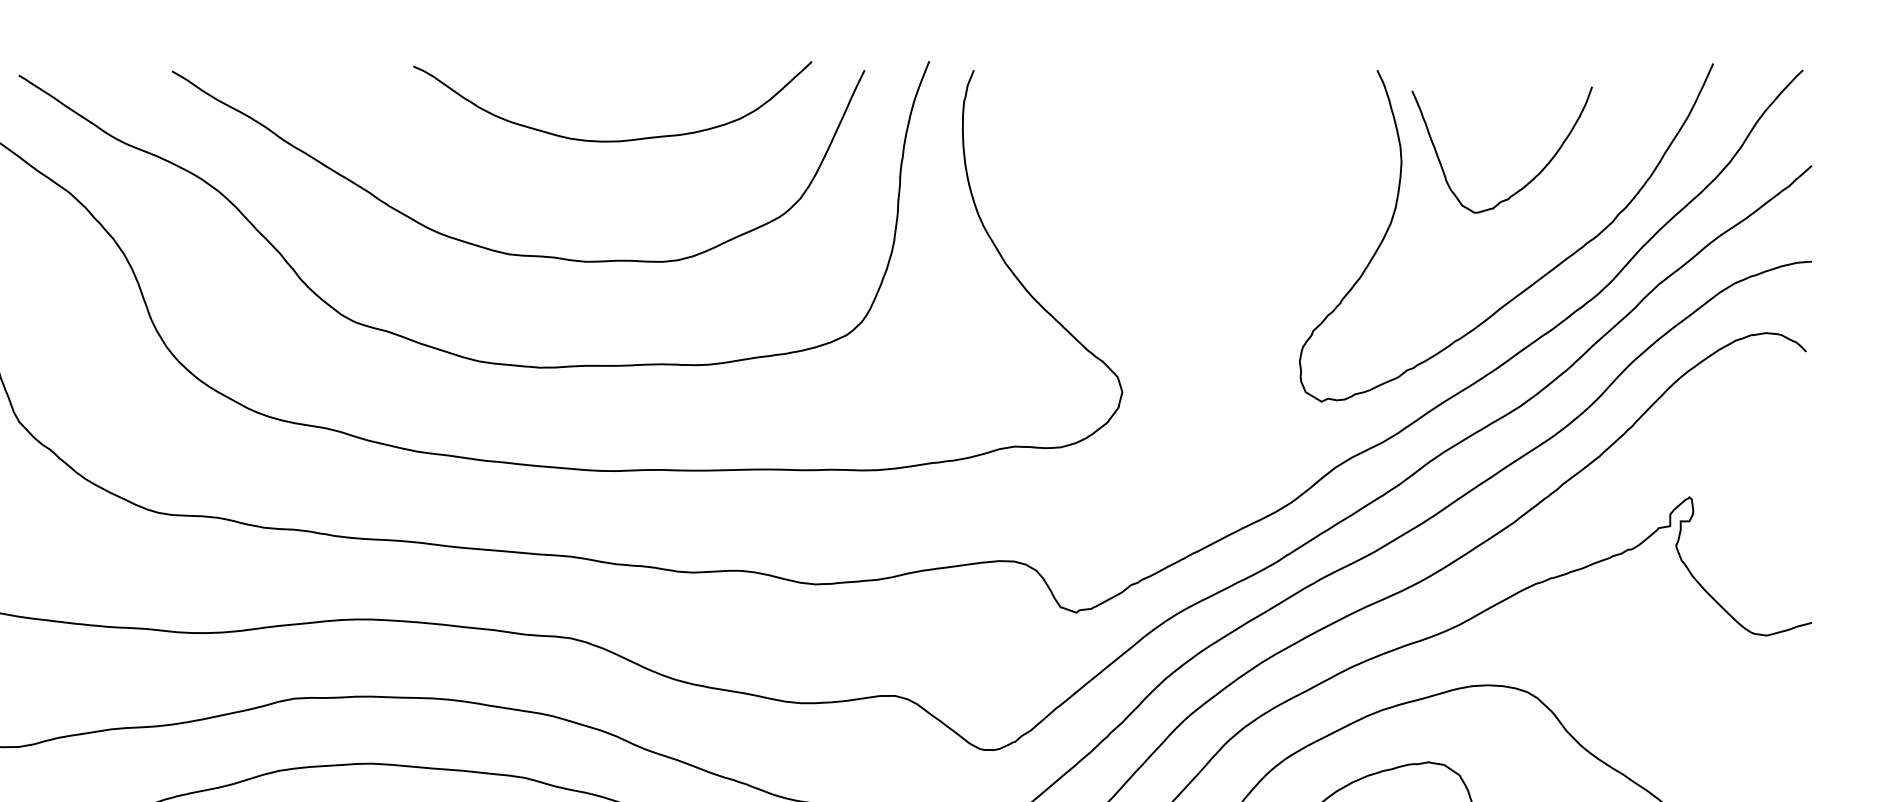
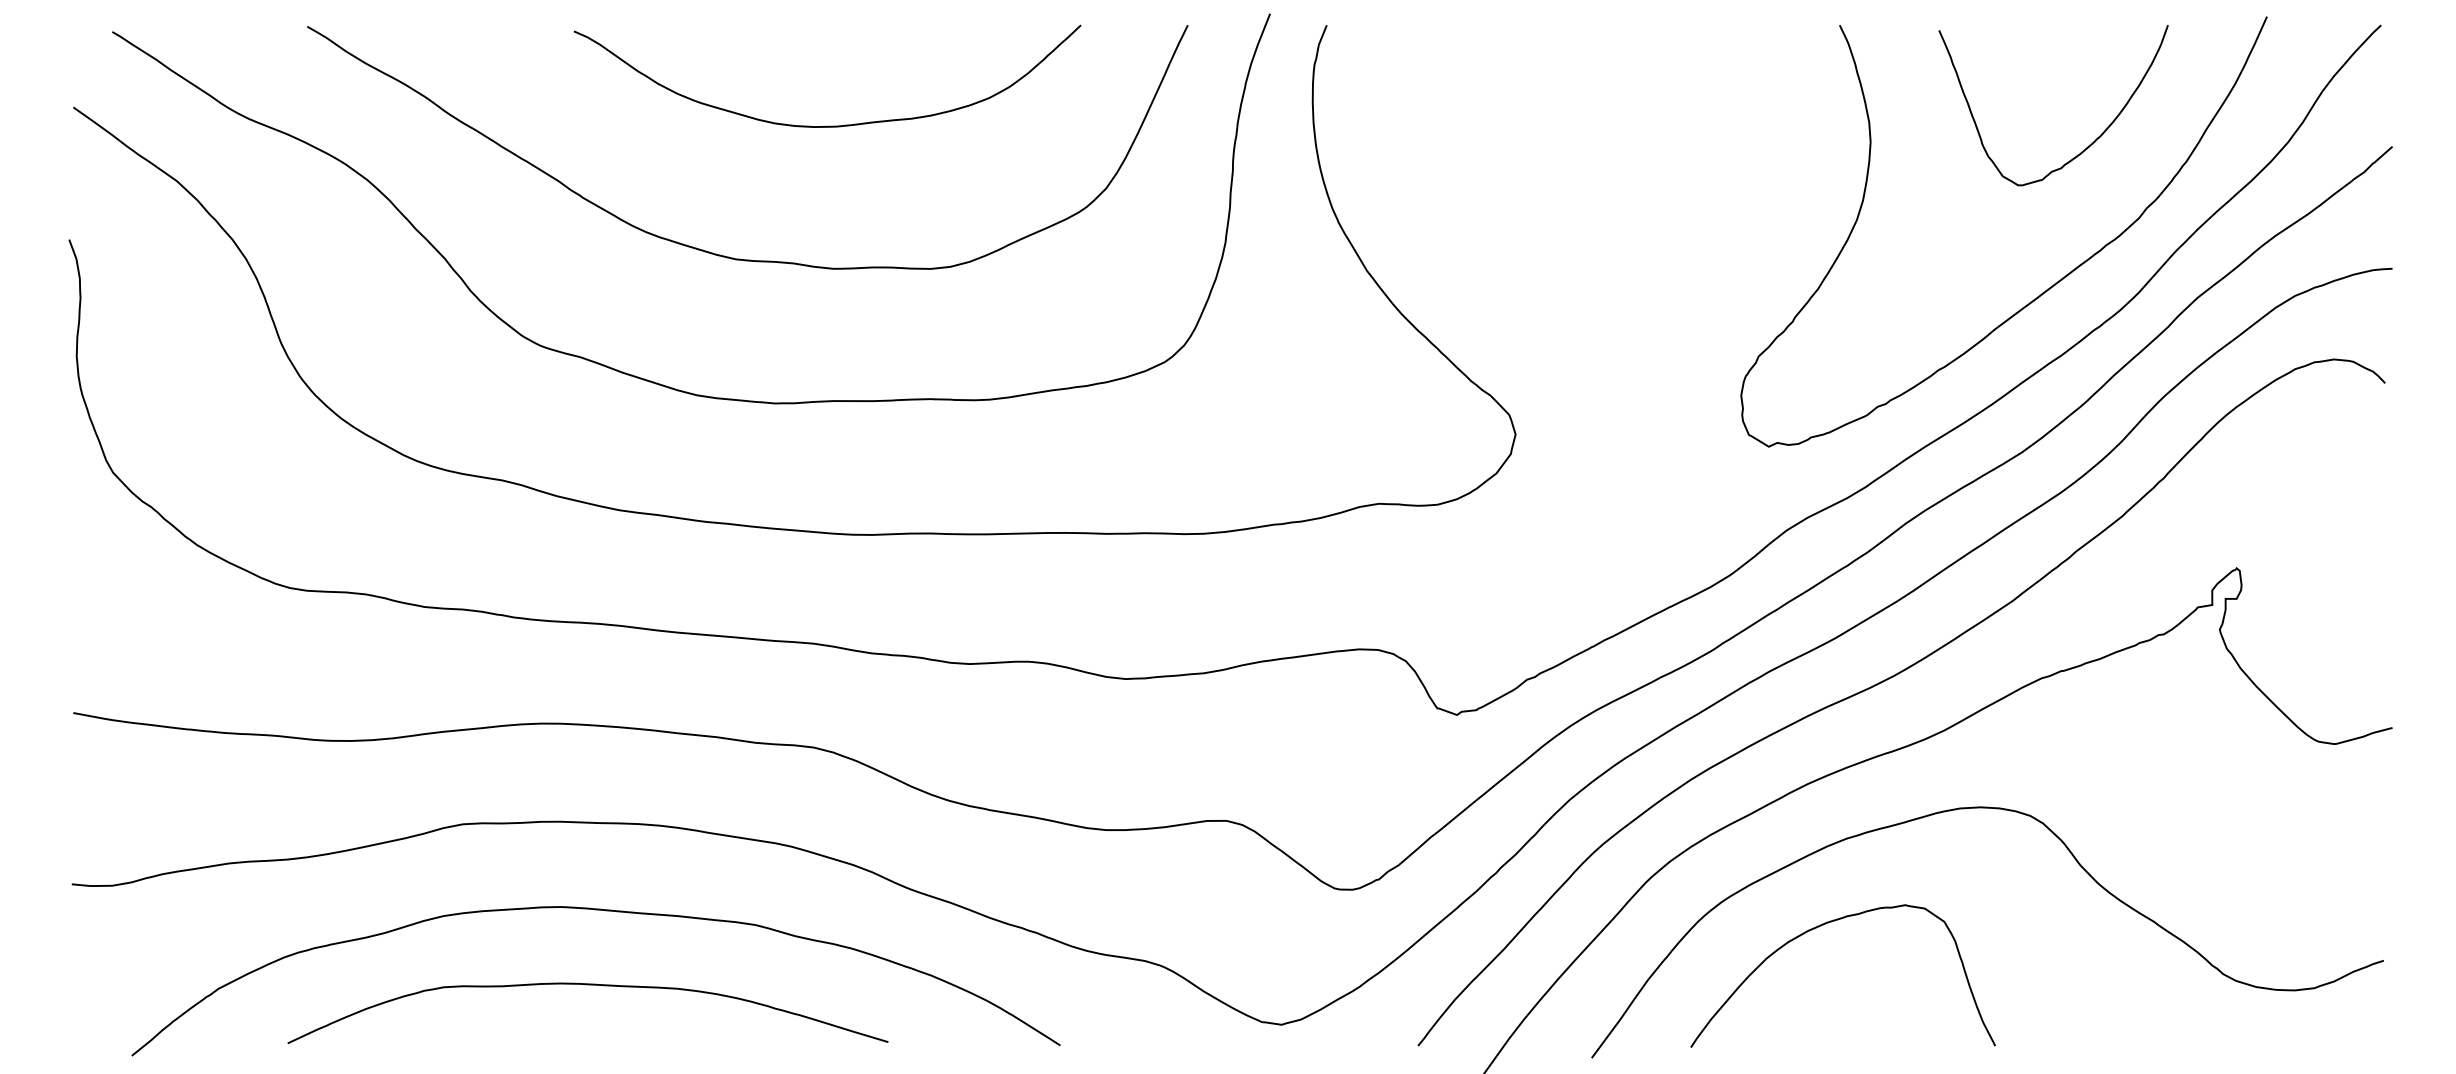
curve: (612, 140) -> (827, 125), moved
curve: (1530, 180) -> (2089, 144), moved

